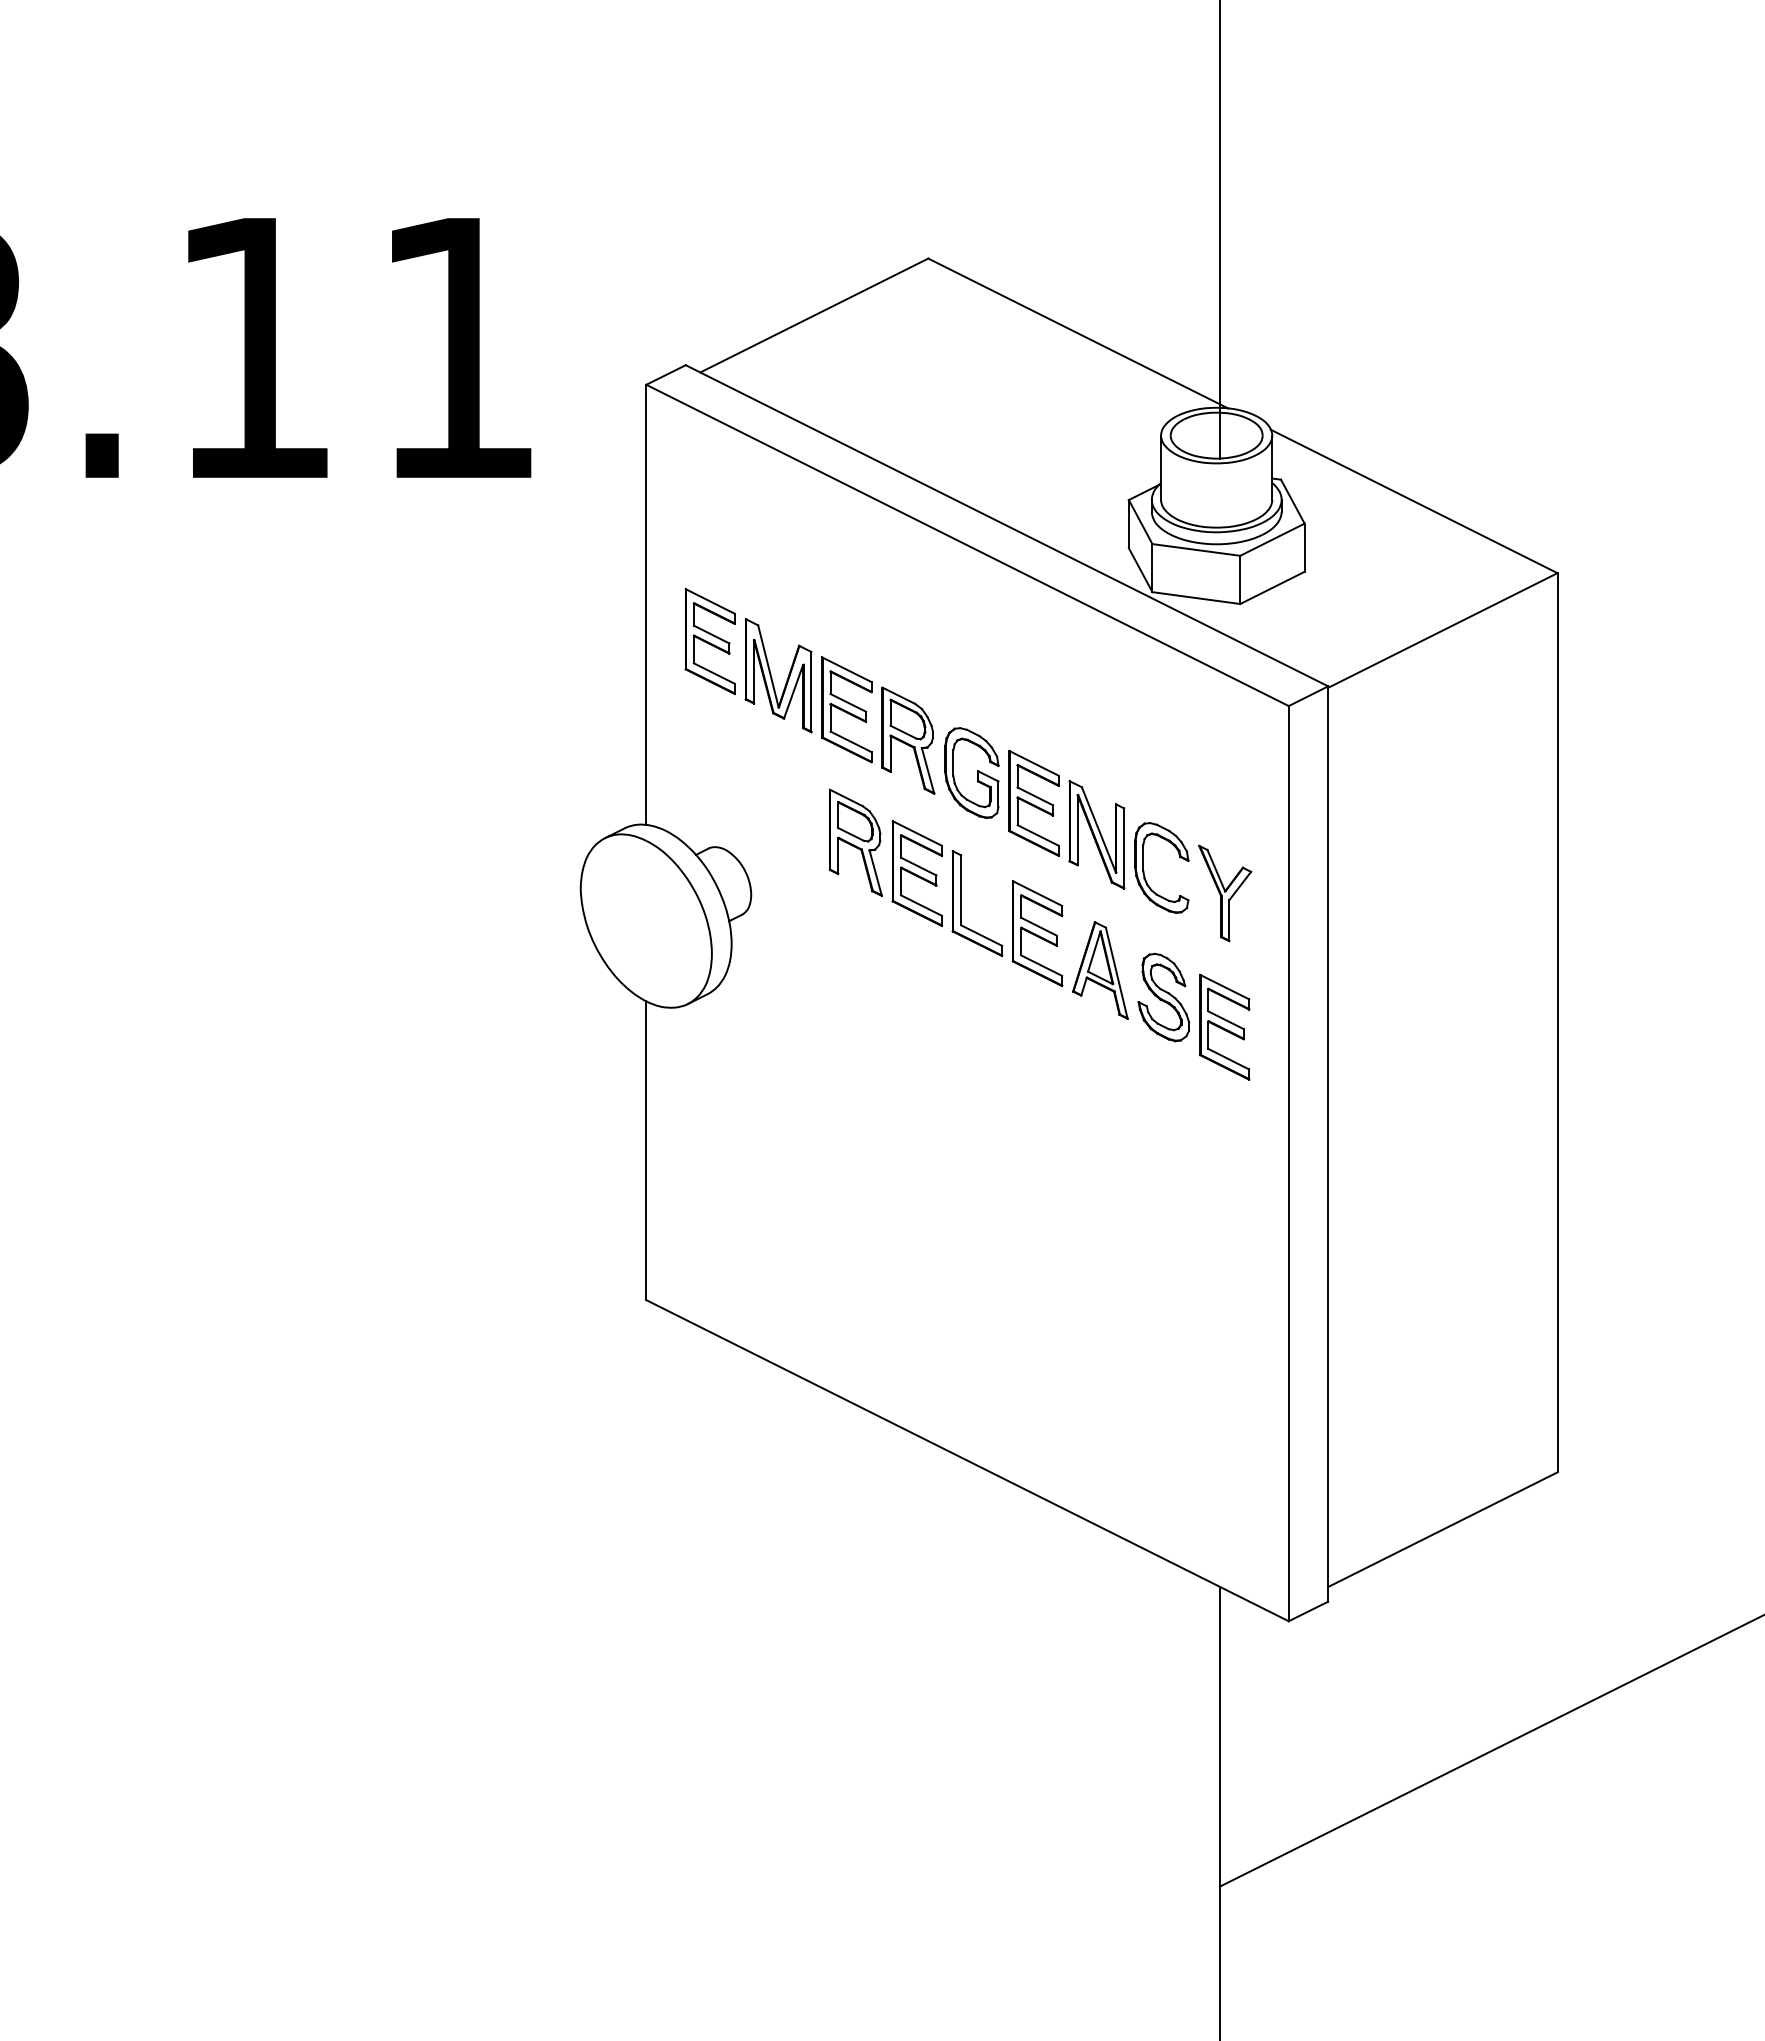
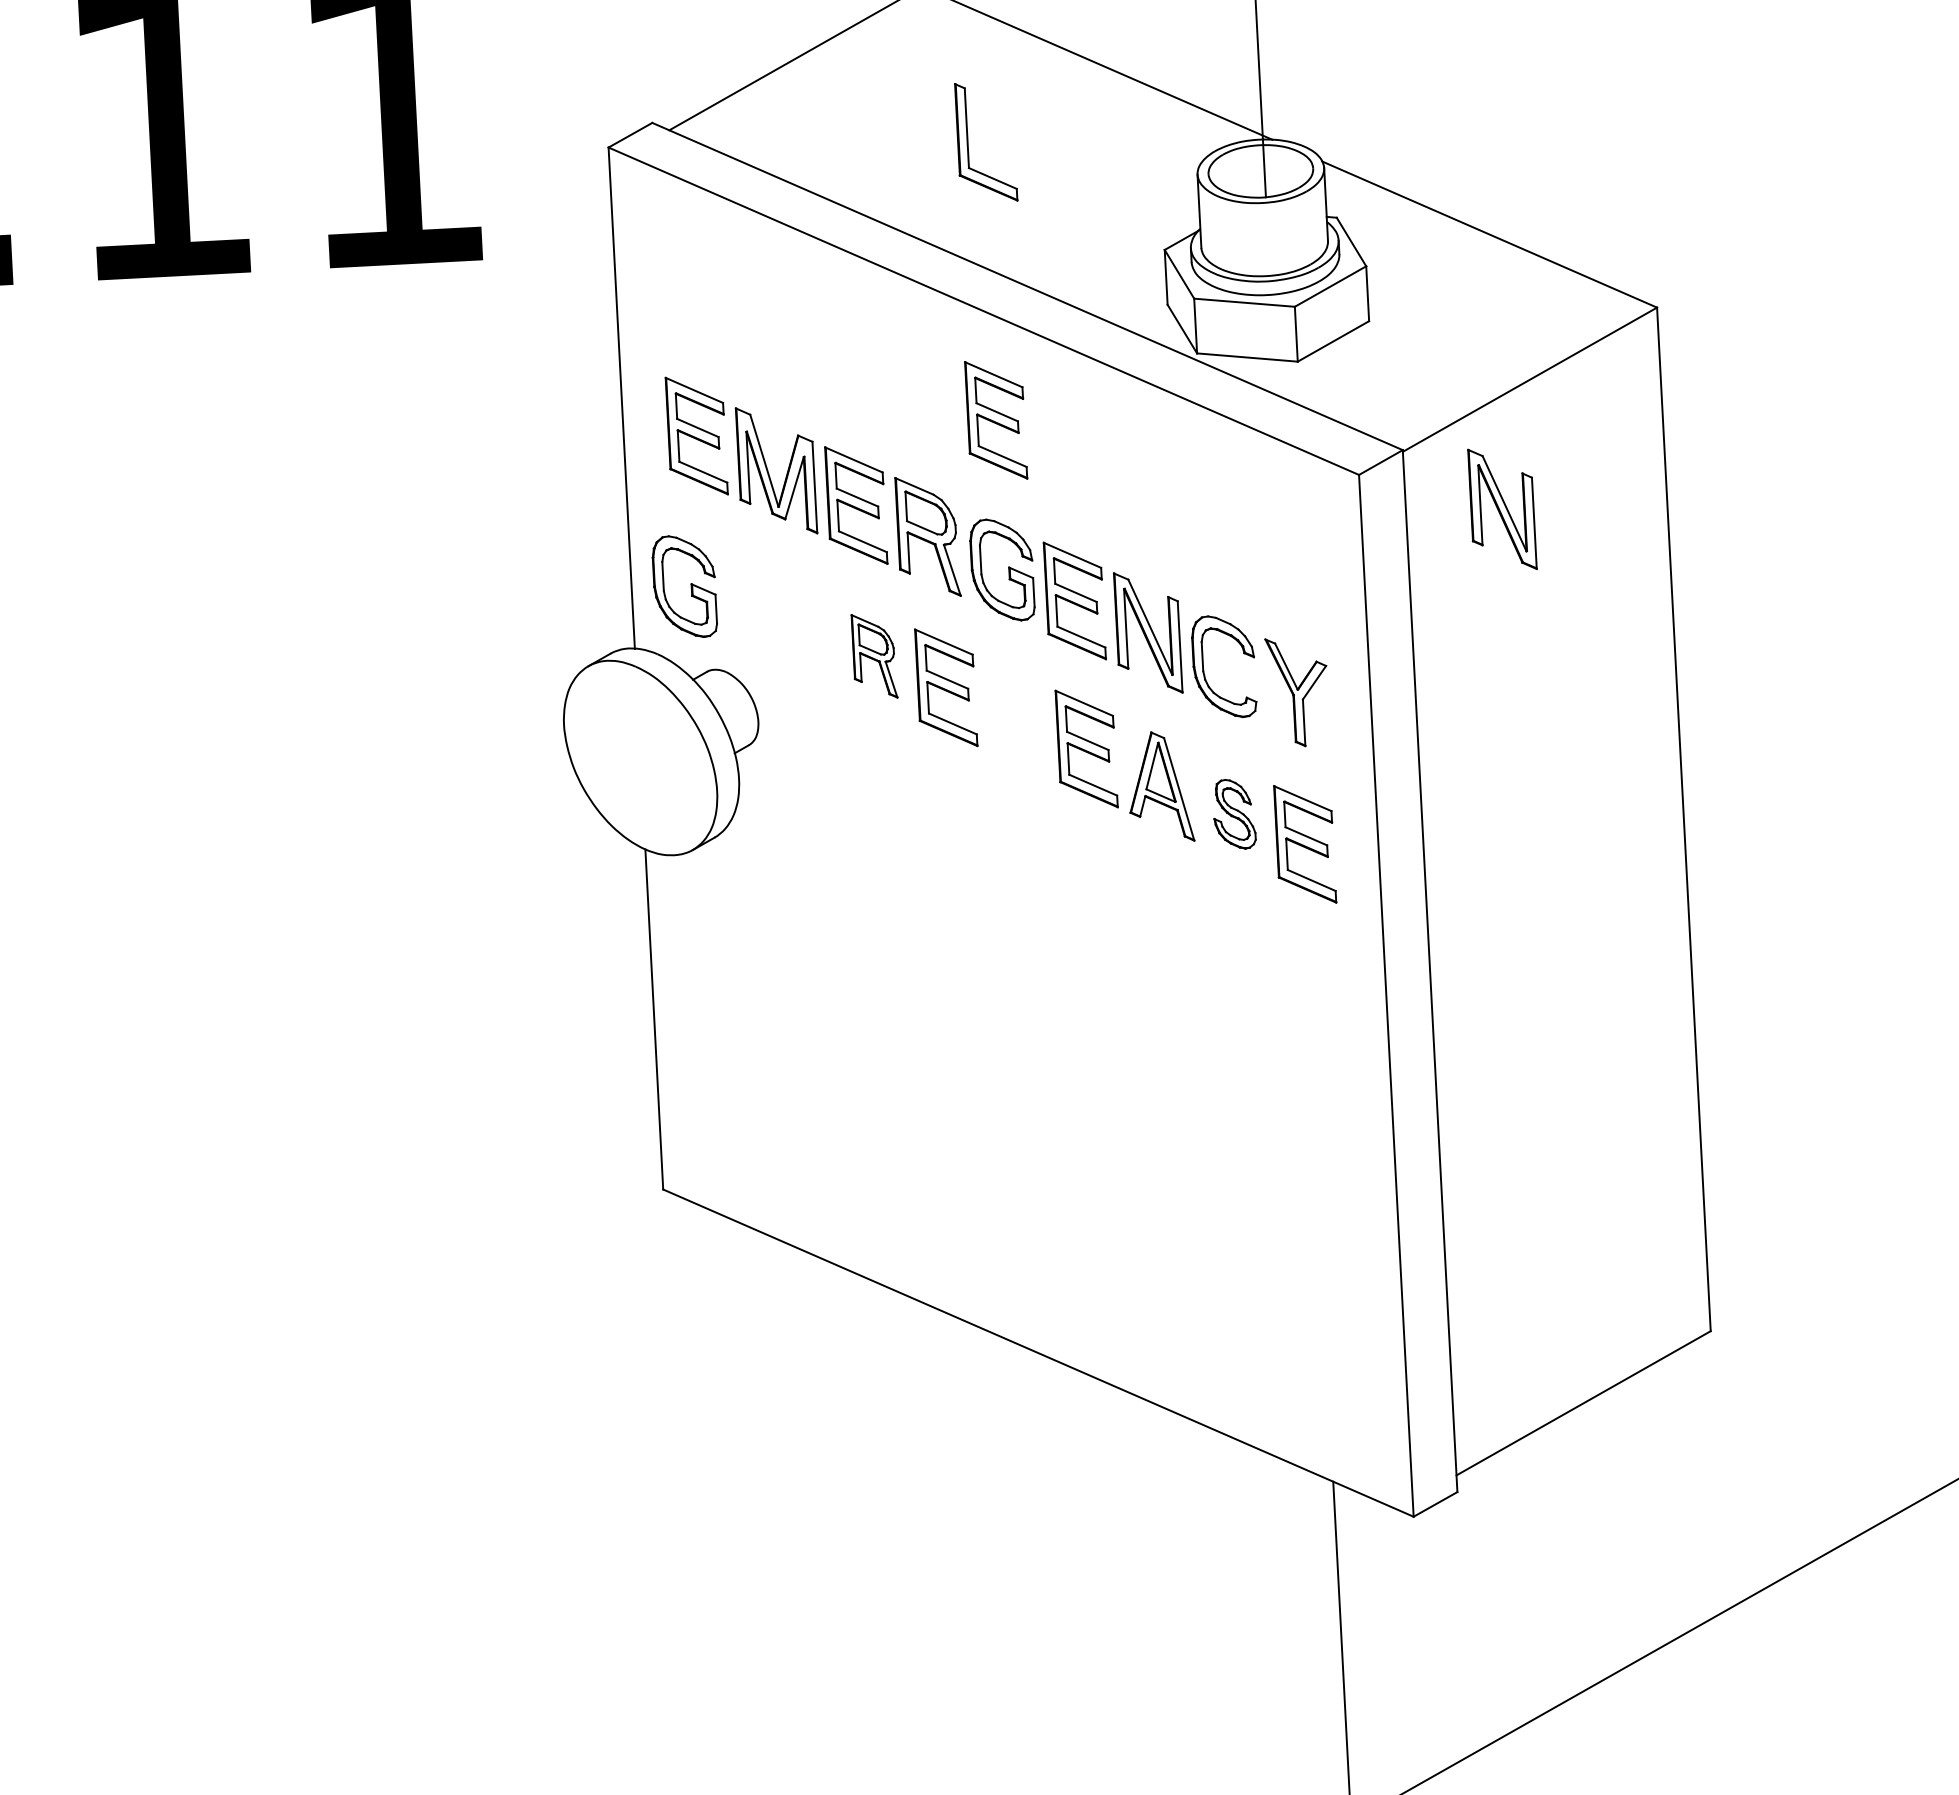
part: (972, 641) -> (995, 420), added
part: (1412, 742) -> (1502, 509), added
part: (692, 772) -> (684, 586), added
part: (855, 842) -> (873, 656), size x0.7
part: (961, 903) -> (968, 143), moved
part: (1163, 997) -> (1233, 814), size x0.7

